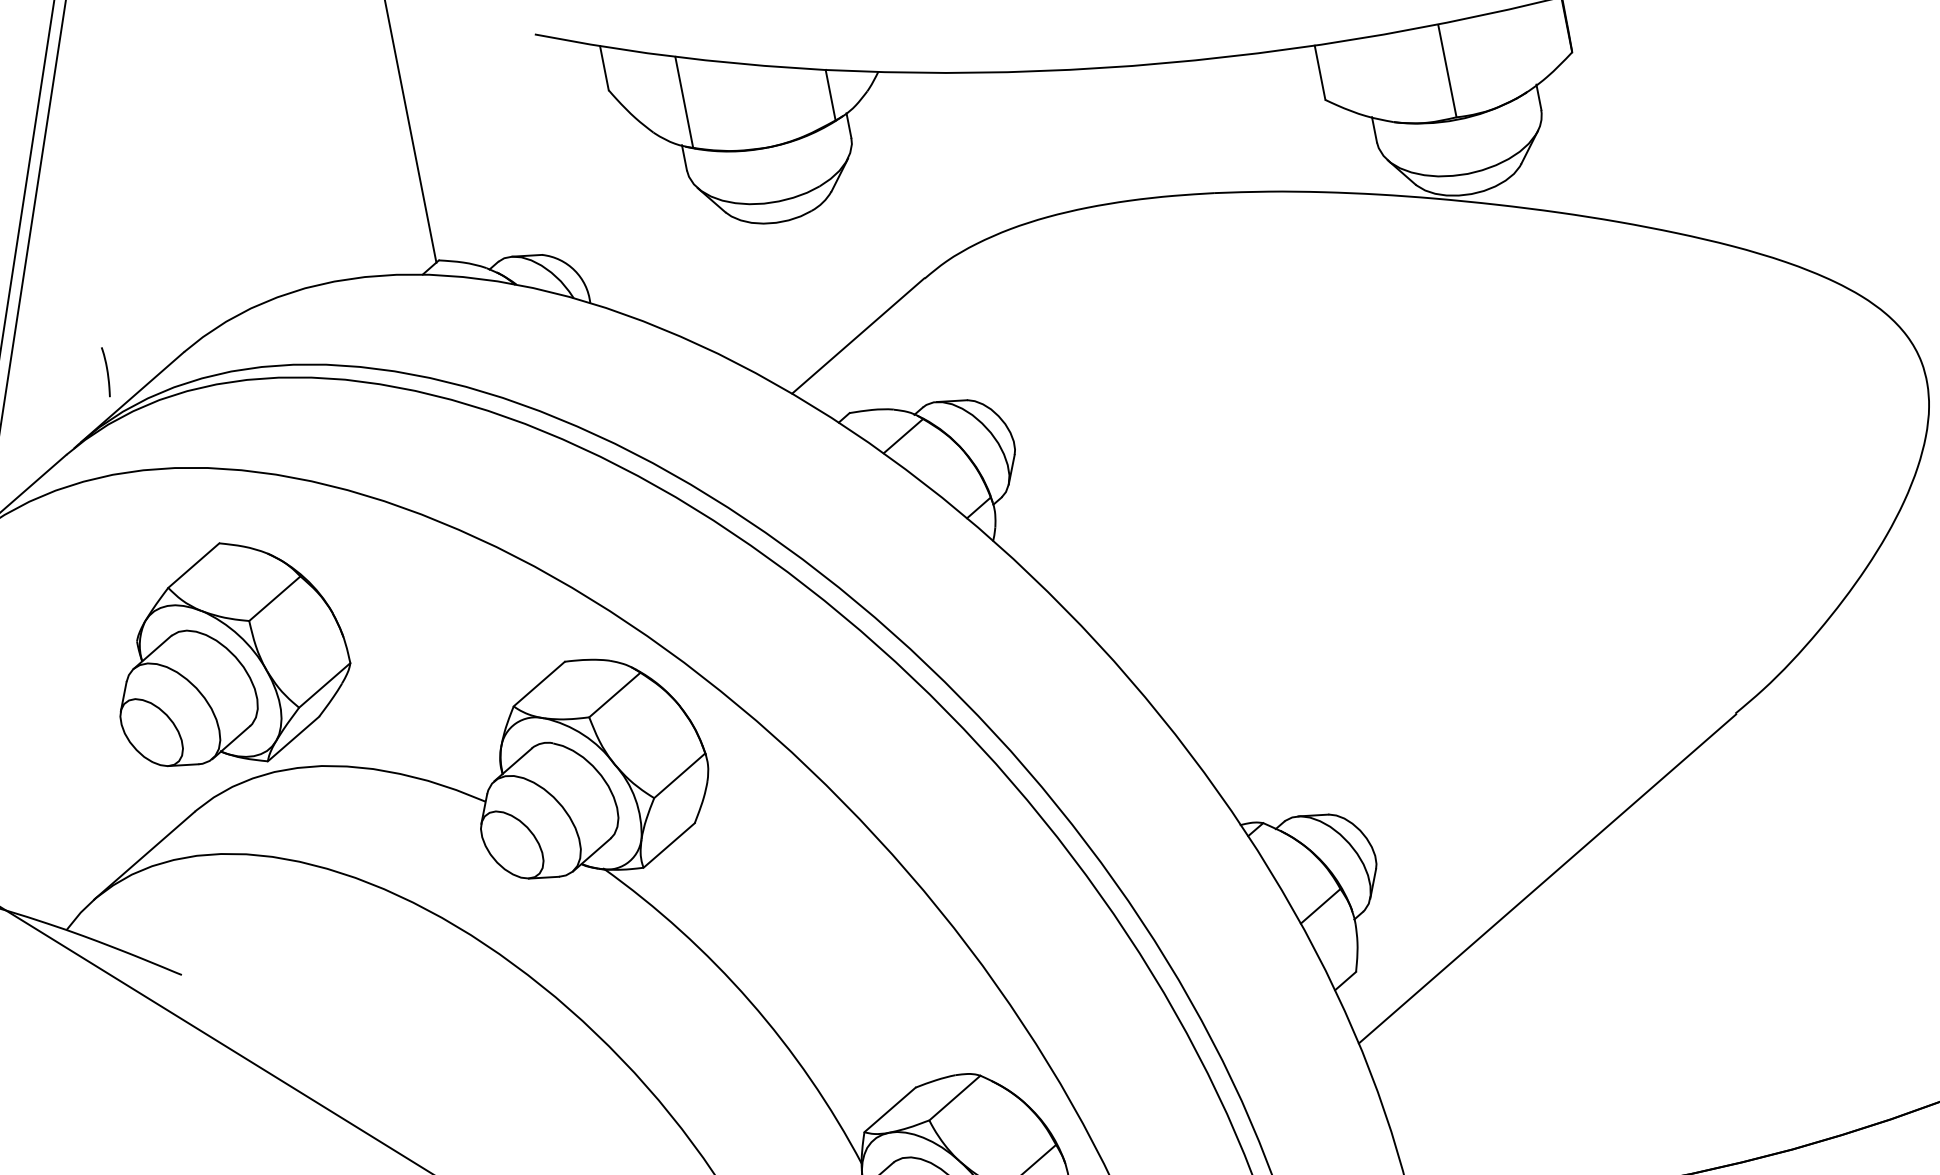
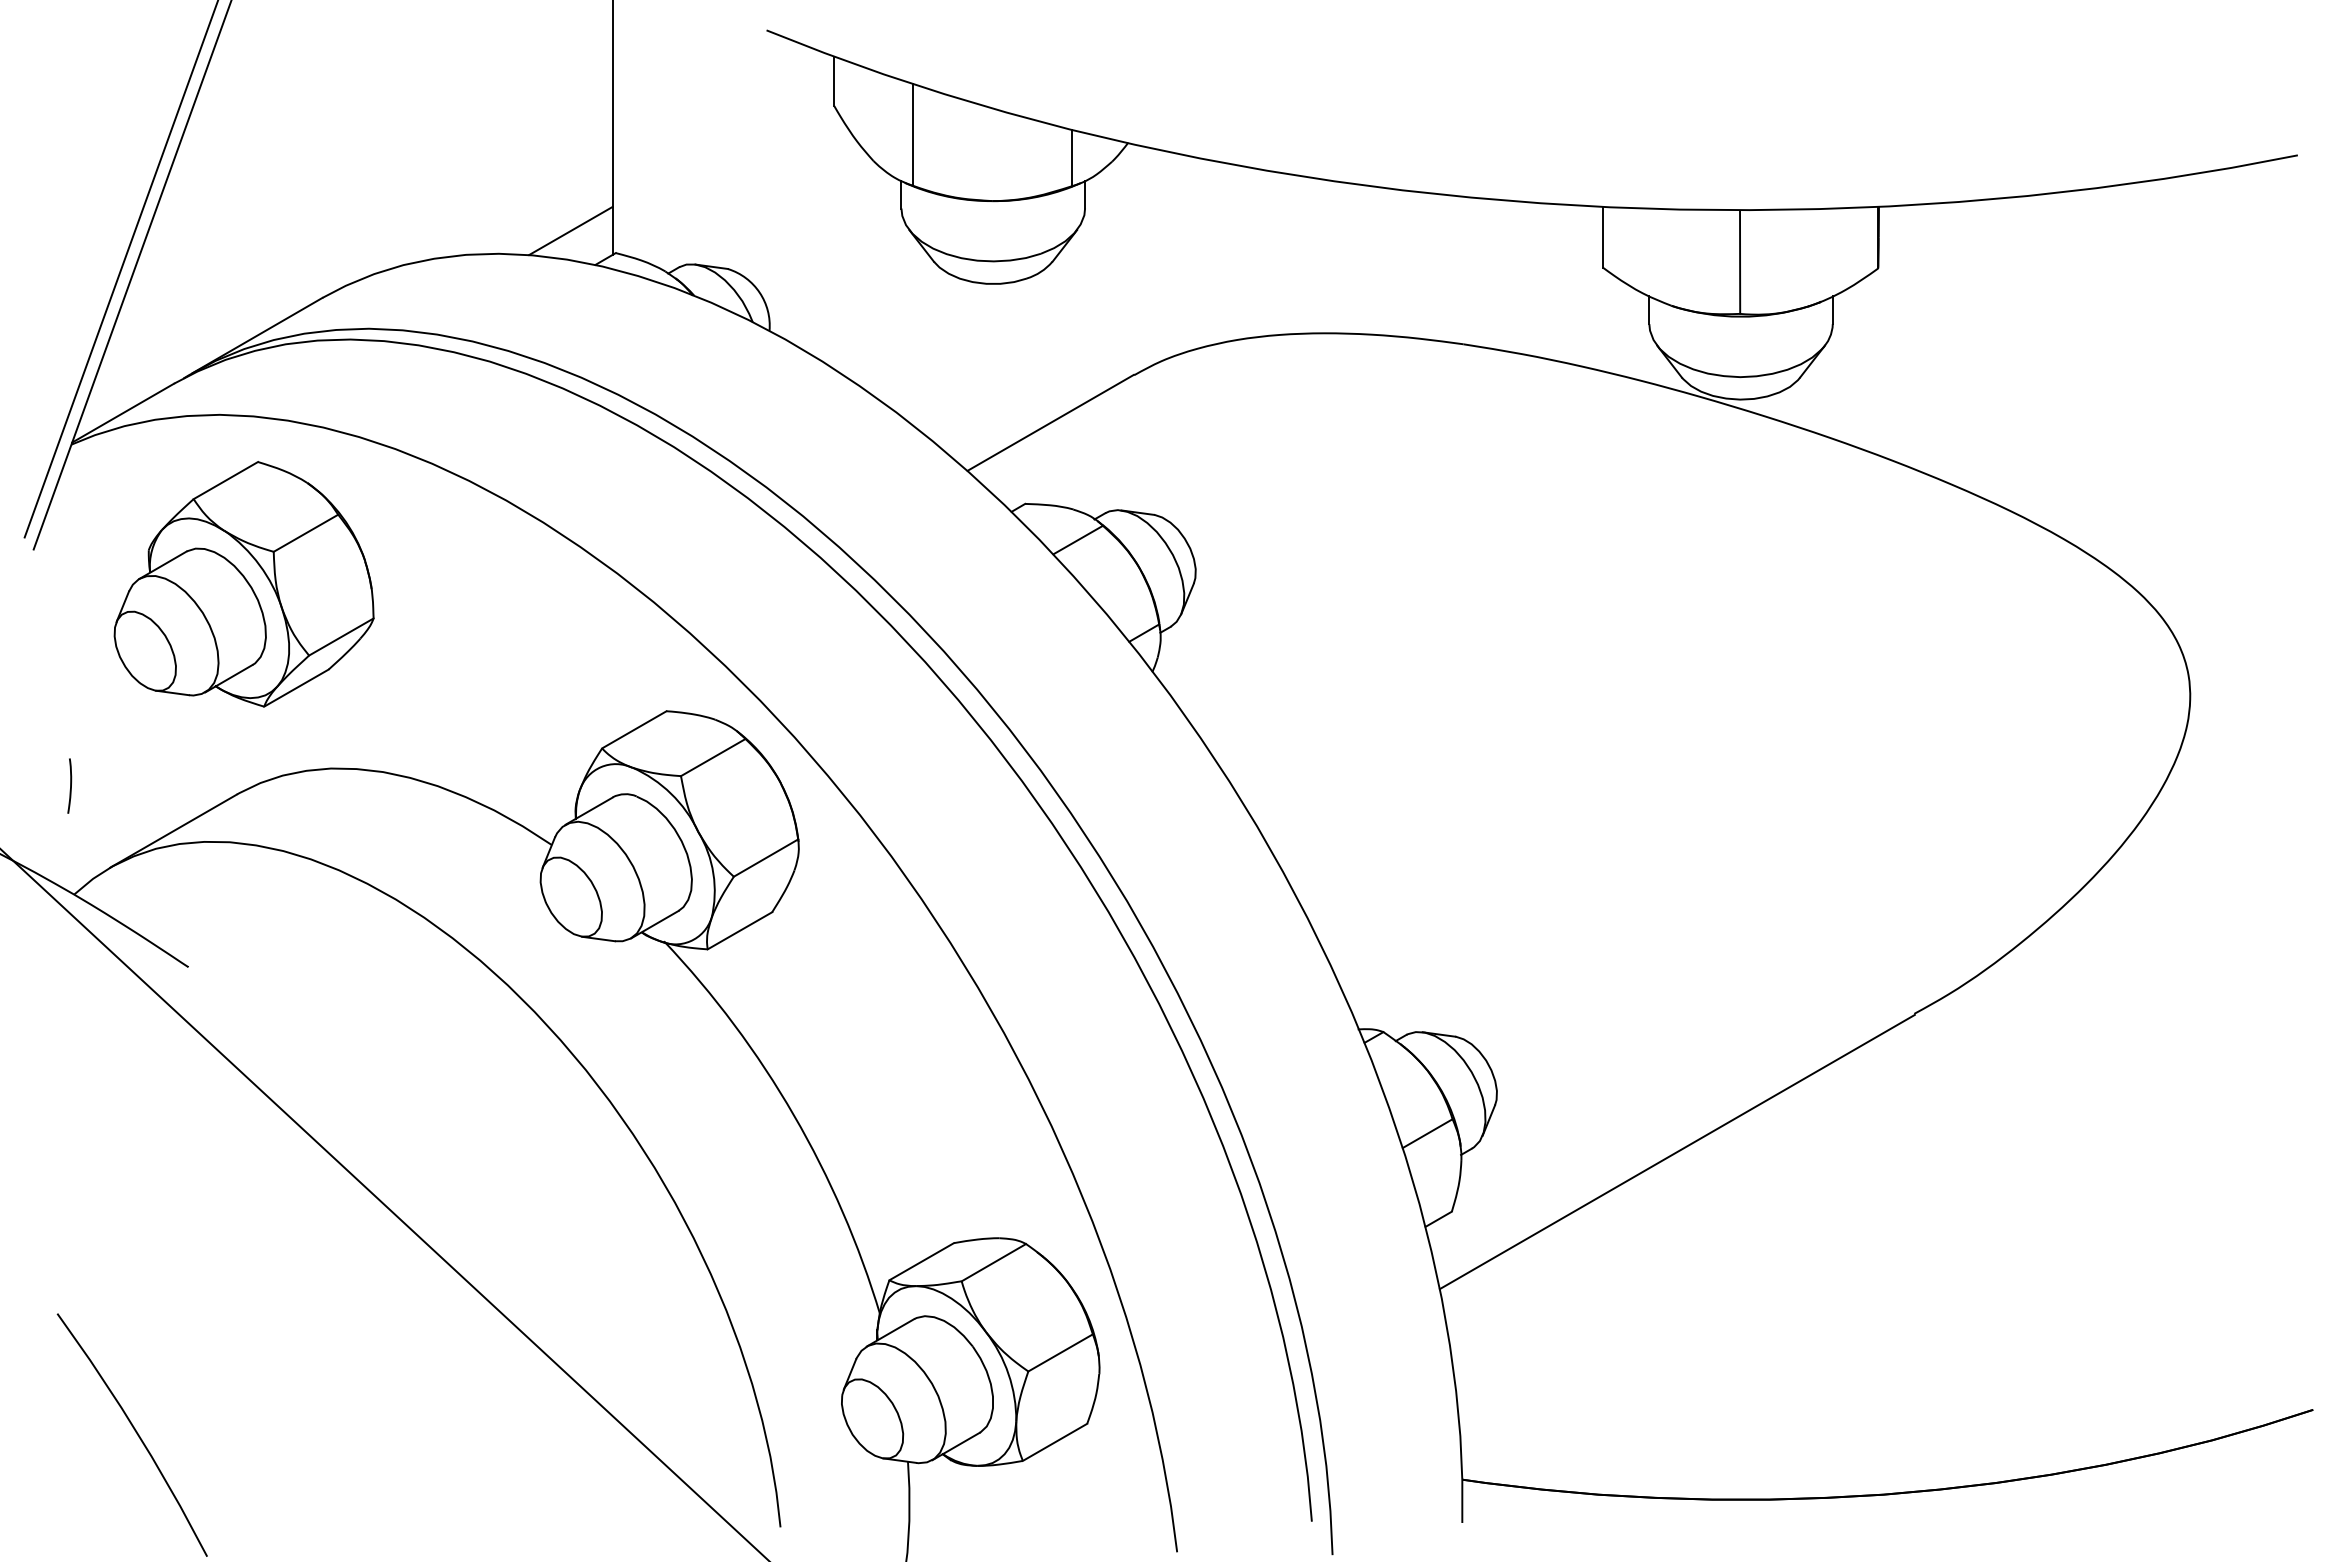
line: (394, 248) -> (570, 230), added
curve: (107, 371) -> (70, 785), moved
part: (227, 655) -> (243, 584), moved

